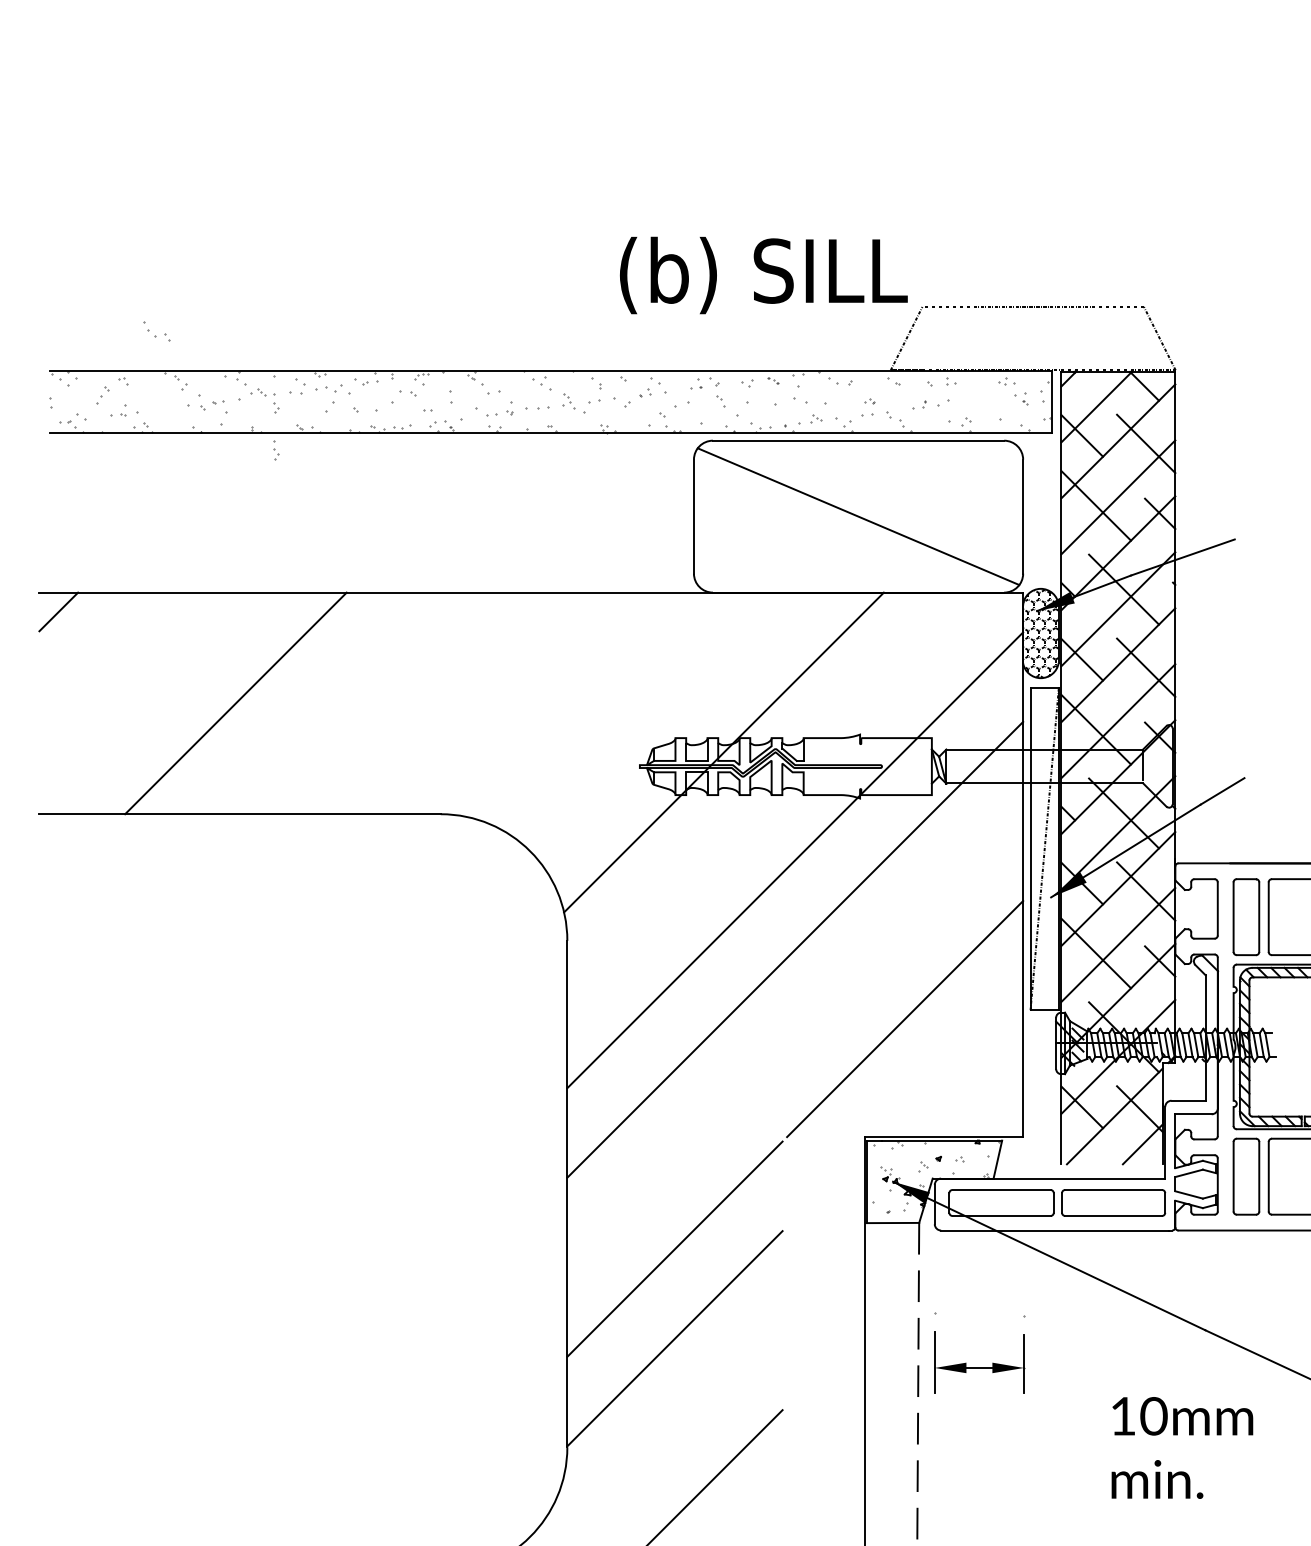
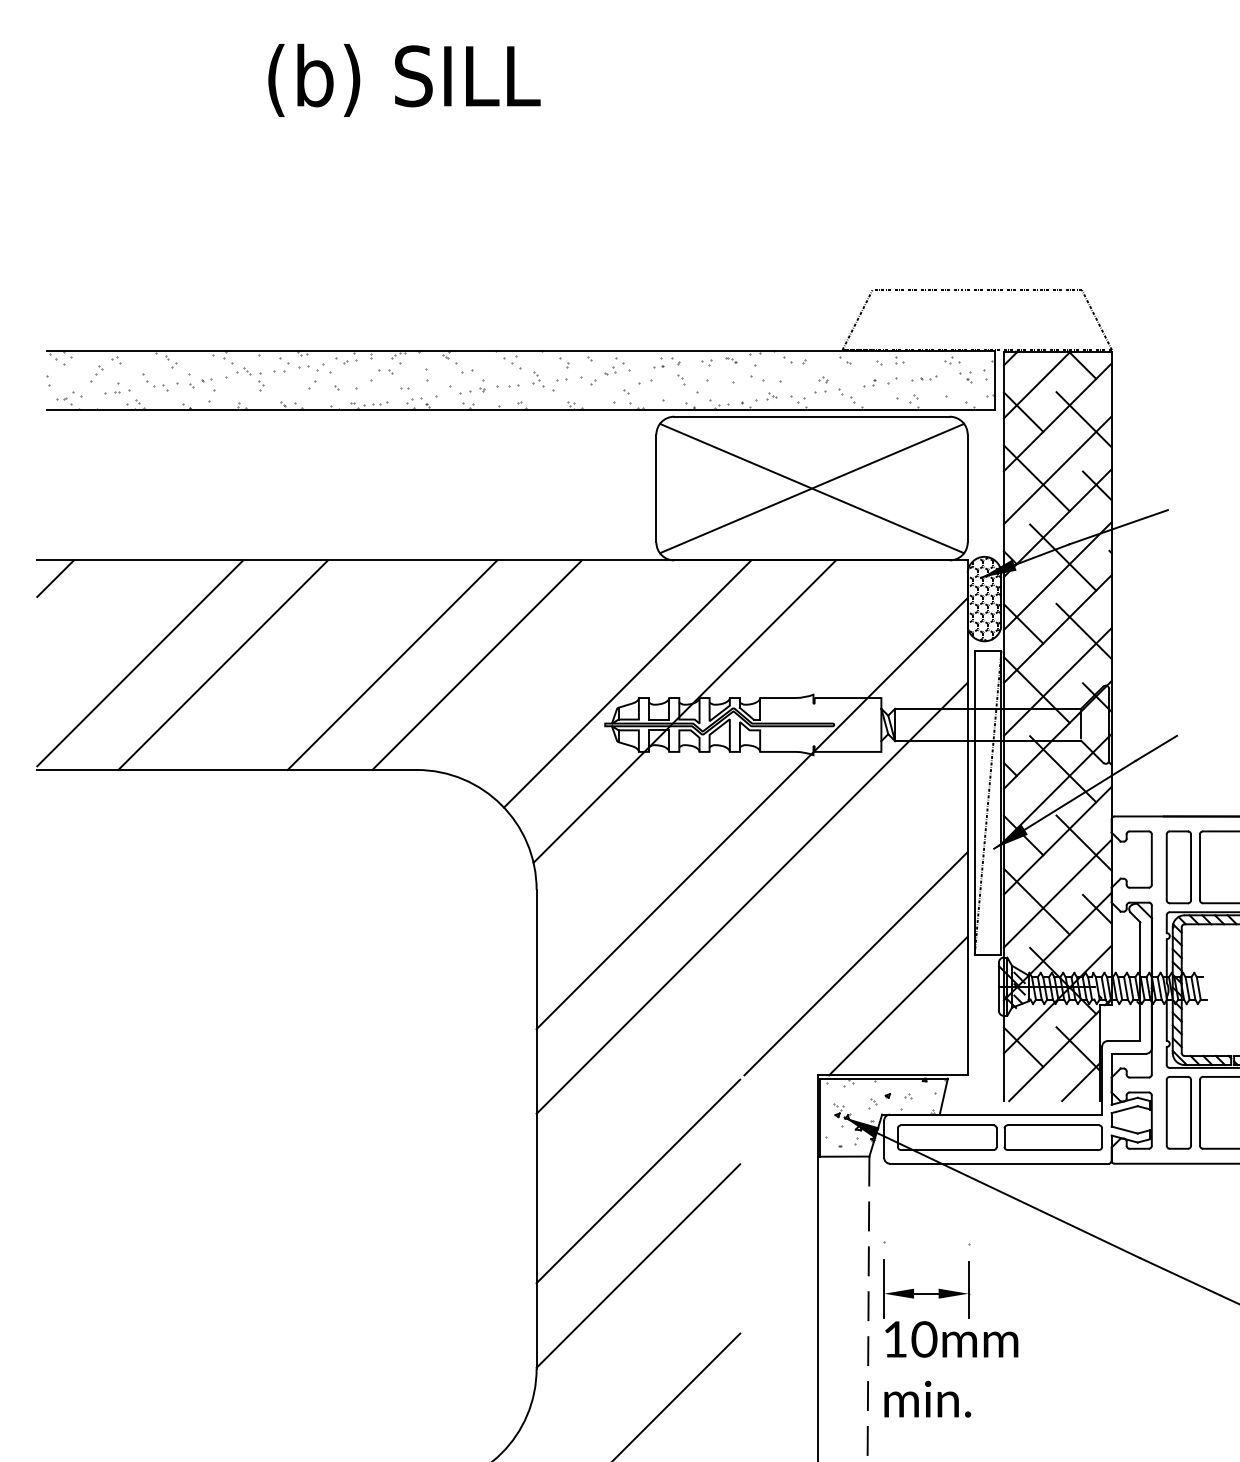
text: (763, 274) -> (404, 79), moved
part: (156, 331) -> (155, 382), moved
part: (977, 400) -> (924, 378), added
part: (276, 449) -> (261, 425), removed
line: (857, 516) -> (811, 488), added
line: (148, 701) -> (140, 663), added
line: (414, 702) -> (392, 664), added
line: (503, 702) -> (476, 664), added
line: (663, 722) -> (627, 683), added
line: (949, 1063) -> (898, 1005), added
text: (1182, 1448) -> (951, 1369), moved

